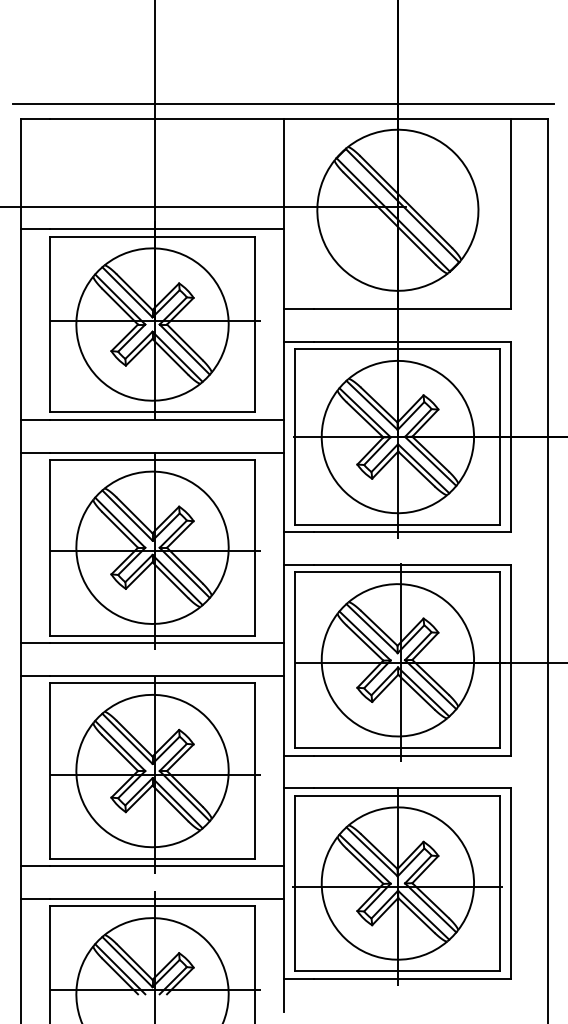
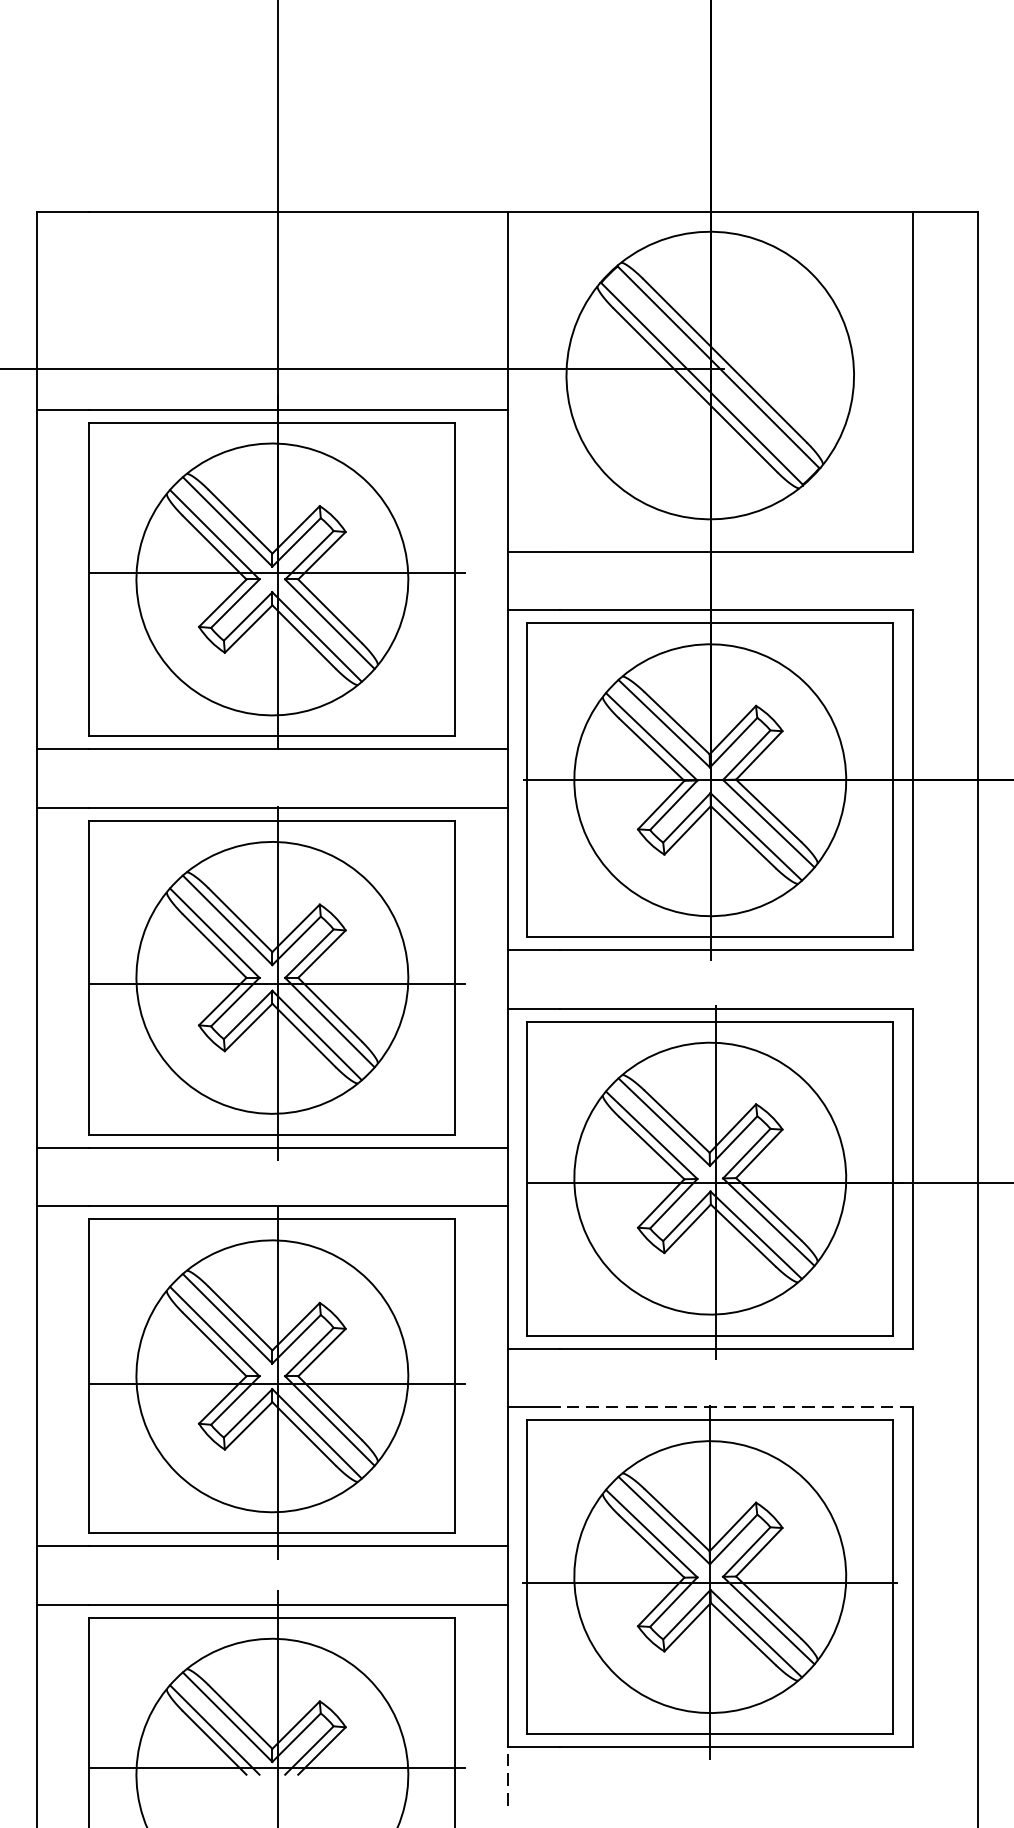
line: (283, 103) -> (506, 184), removed
line: (412, 788) -> (736, 1407), solid -> dashed
line: (284, 994) -> (507, 1775), solid -> dashed

